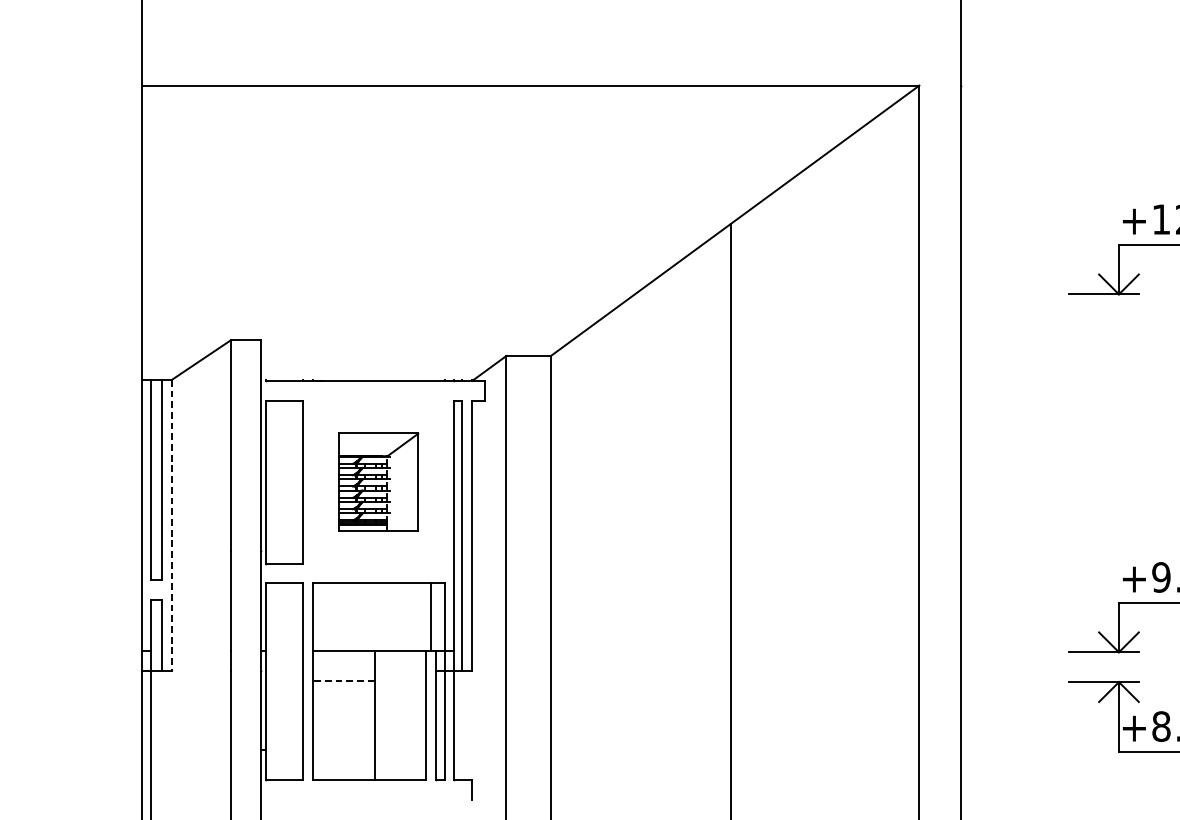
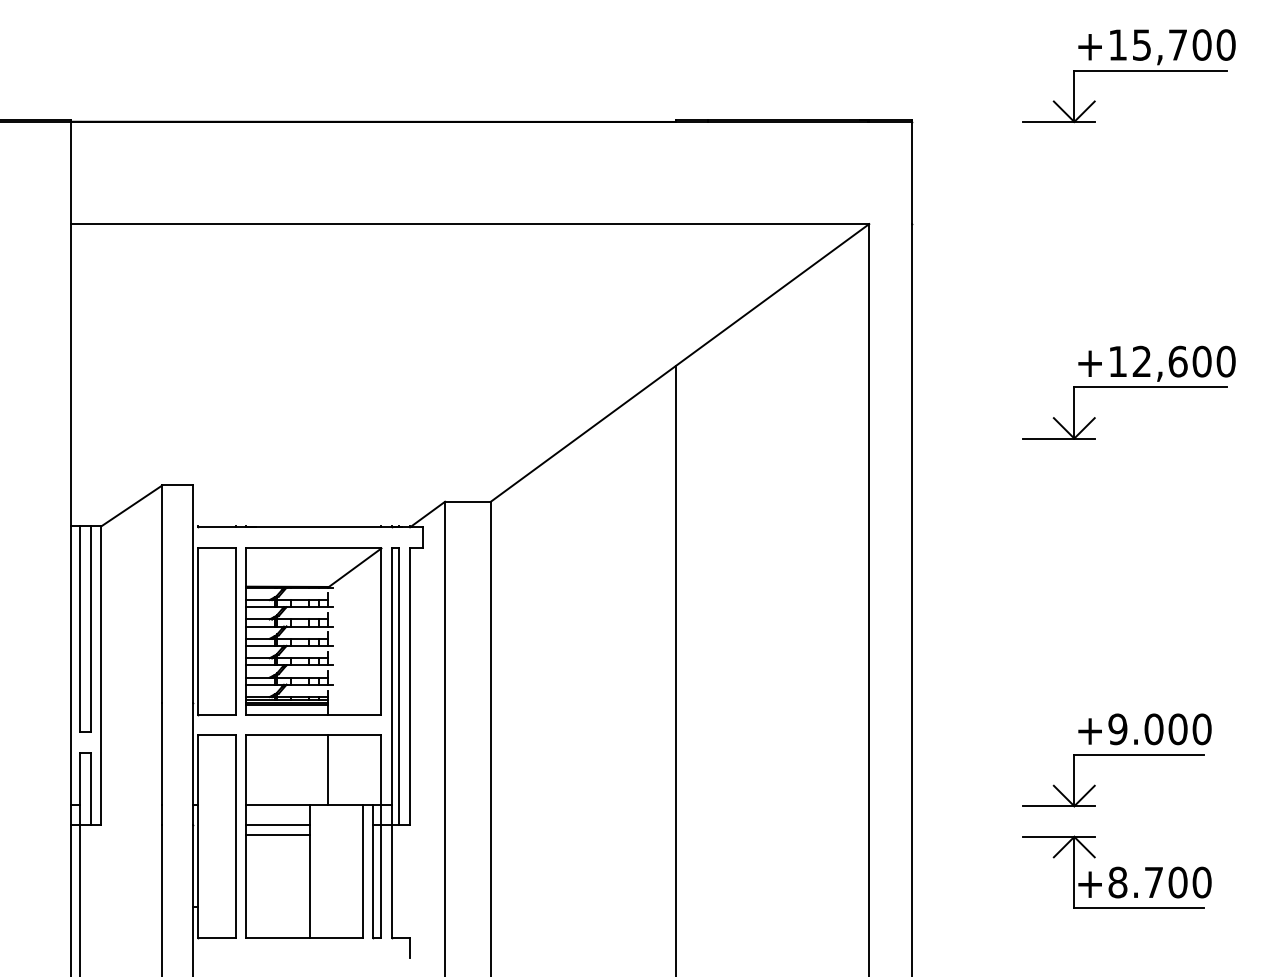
part: (378, 482) -> (313, 631), size x1.67
line: (172, 526) -> (101, 676), dashed -> solid
line: (430, 616) -> (328, 769), moved
line: (343, 671) -> (277, 825), added
line: (343, 680) -> (277, 835), dashed -> solid

